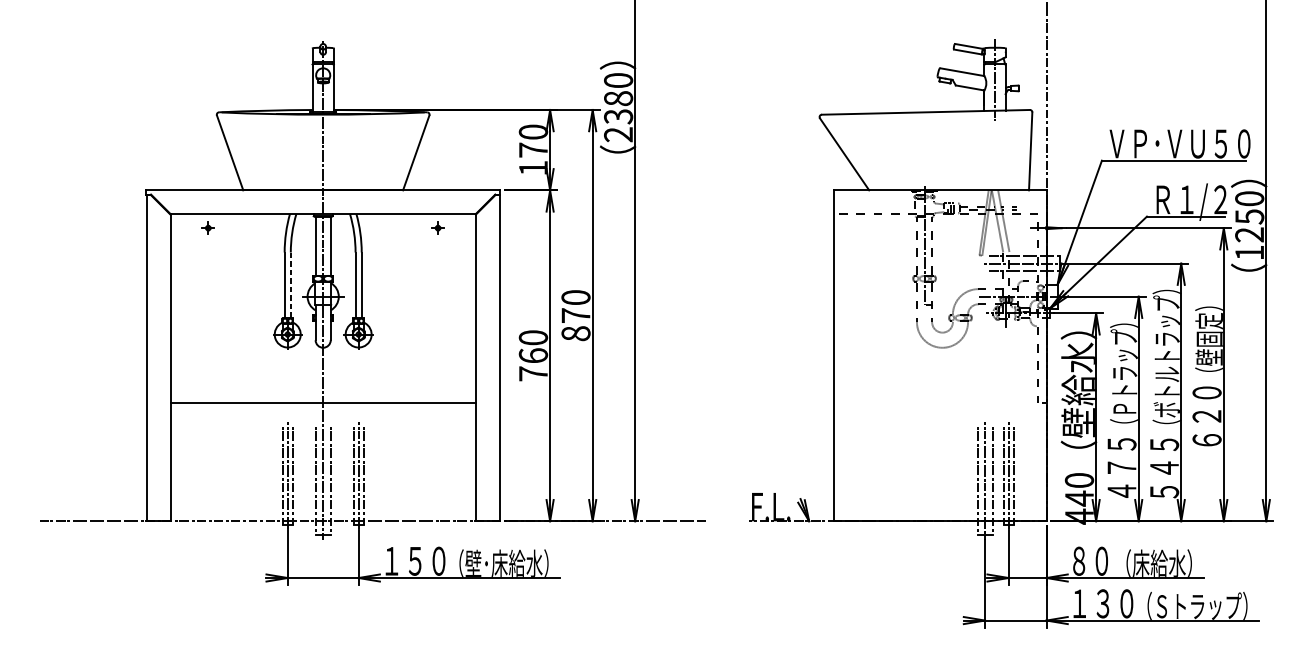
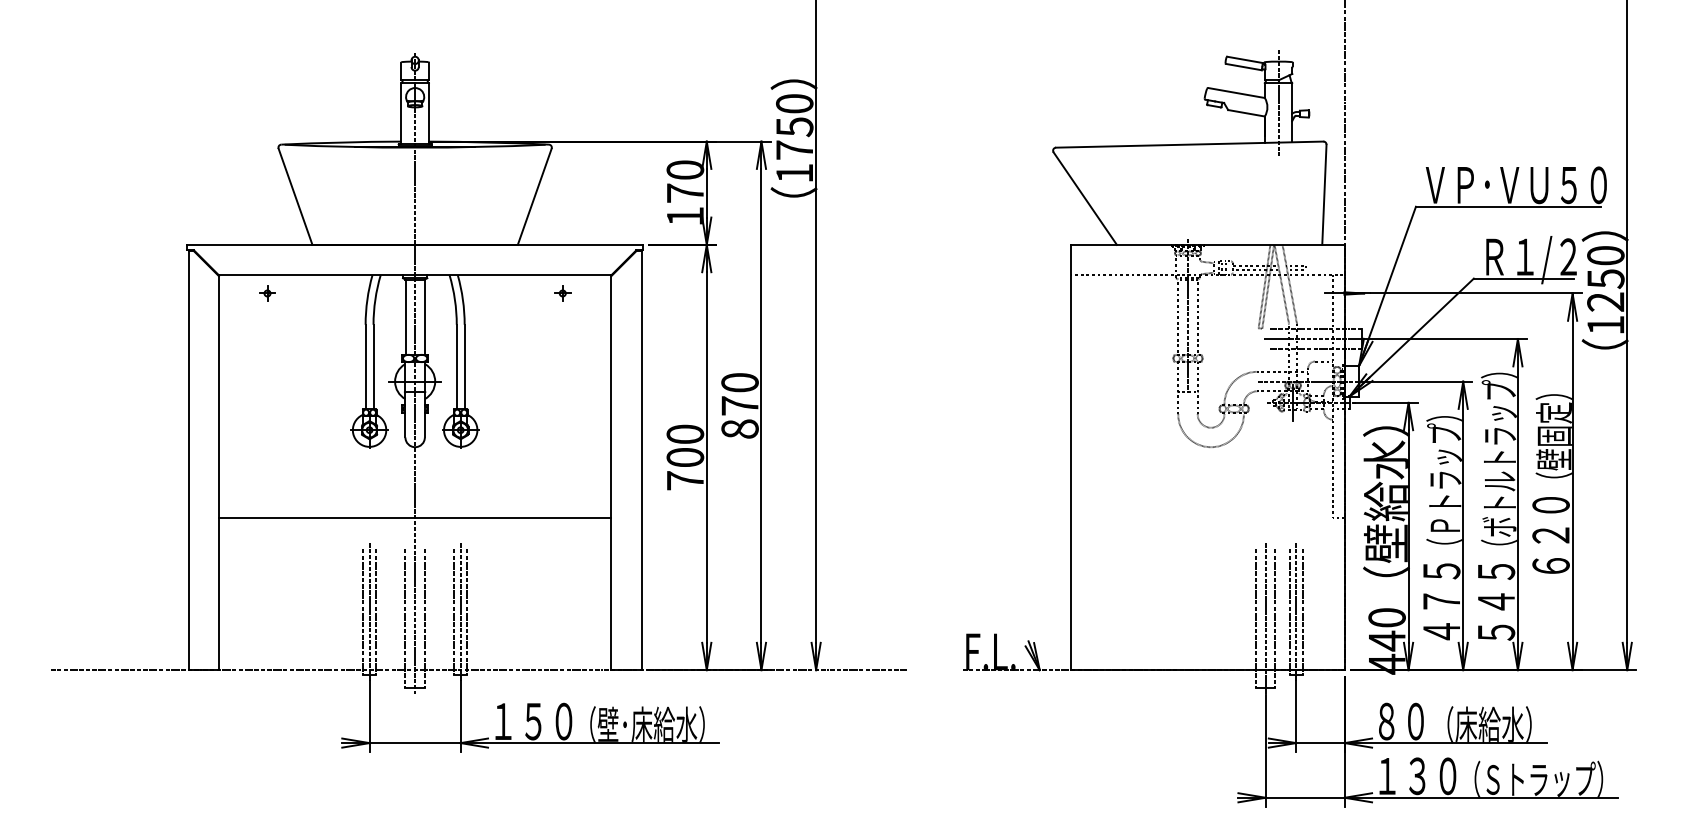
text: (618, 116) -> (794, 149), 2380 -> 1750
line: (290, 285) -> (373, 367), dashed -> solid
text: (533, 355) -> (685, 456), 760 -> 700

